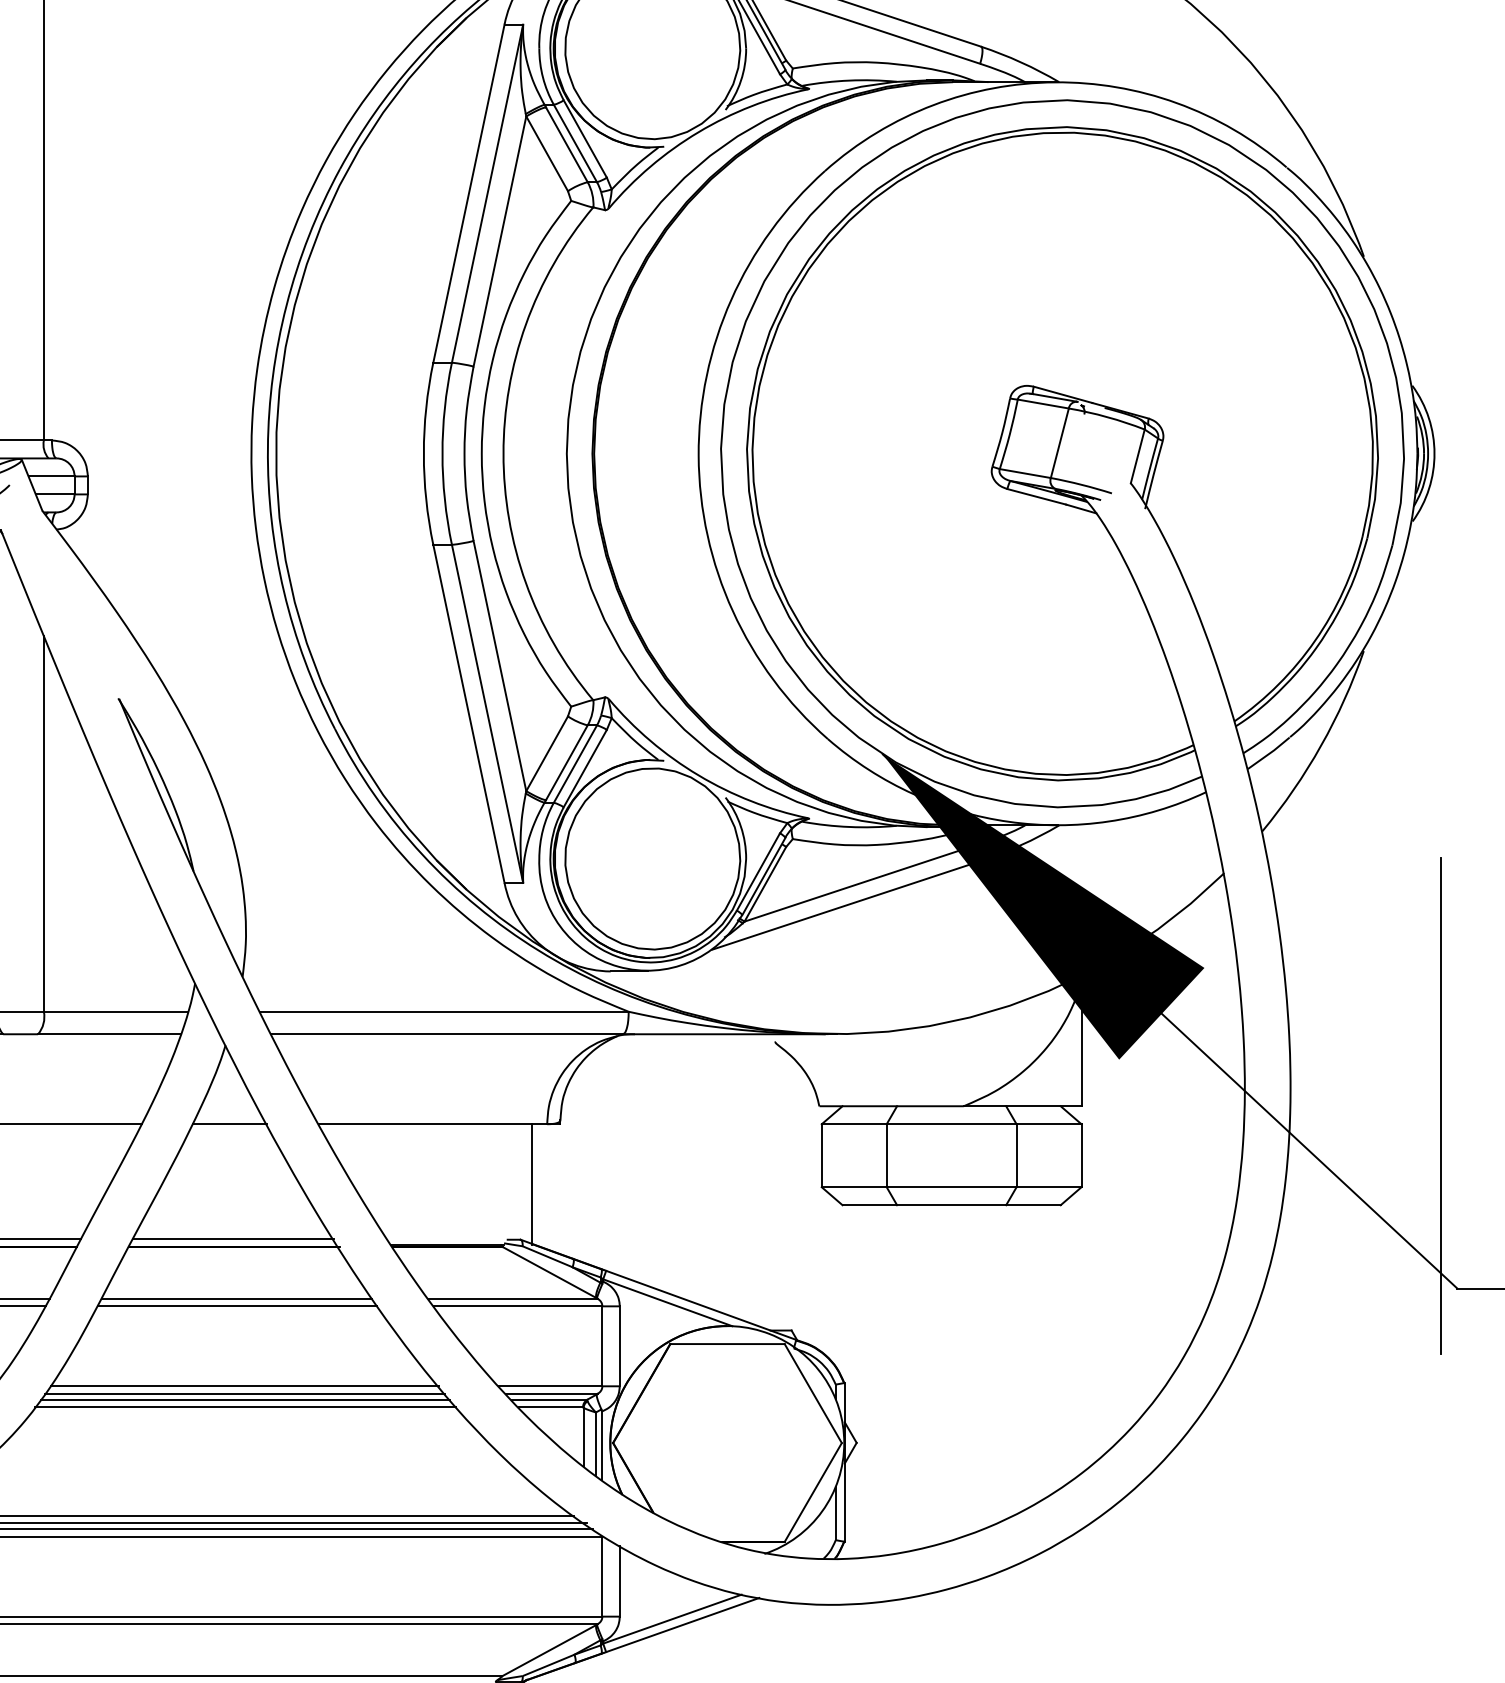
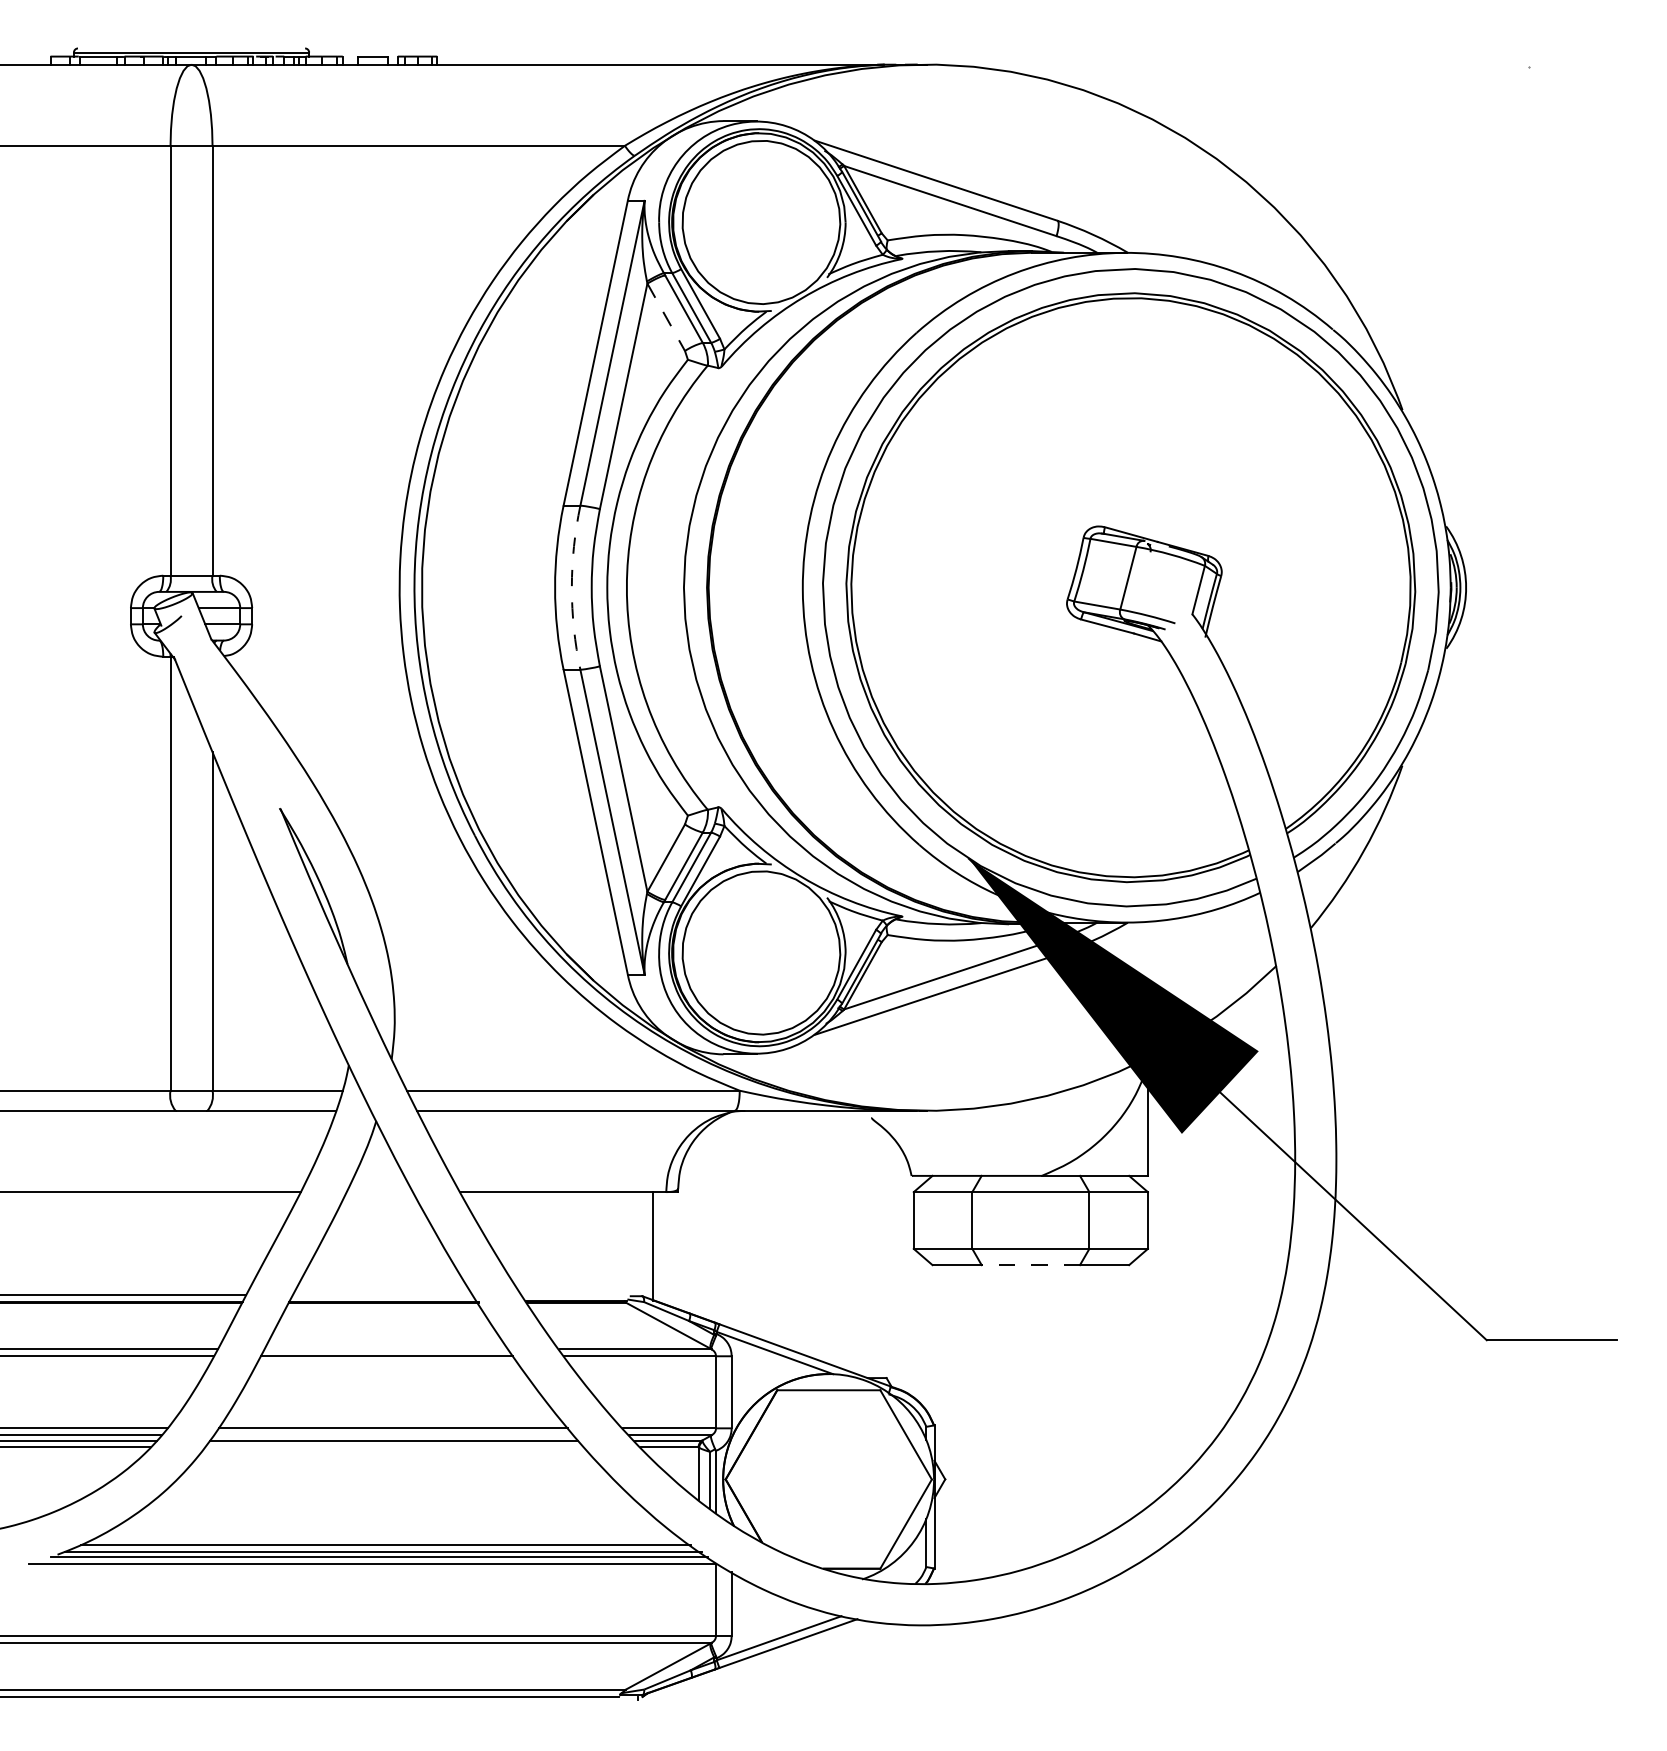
line: (547, 154) -> (666, 317), solid -> dashed
arc: (442, 453) -> (571, 587), solid -> dashed
line: (1441, 1105) -> (1472, 1175), removed
line: (229, 1124) -> (379, 1192), removed
line: (951, 1205) -> (1030, 1265), solid -> dashed
line: (233, 1238) -> (383, 1295), removed
line: (236, 1298) -> (386, 1349), removed
line: (244, 1394) -> (393, 1435), removed
line: (245, 1407) -> (394, 1447), removed

